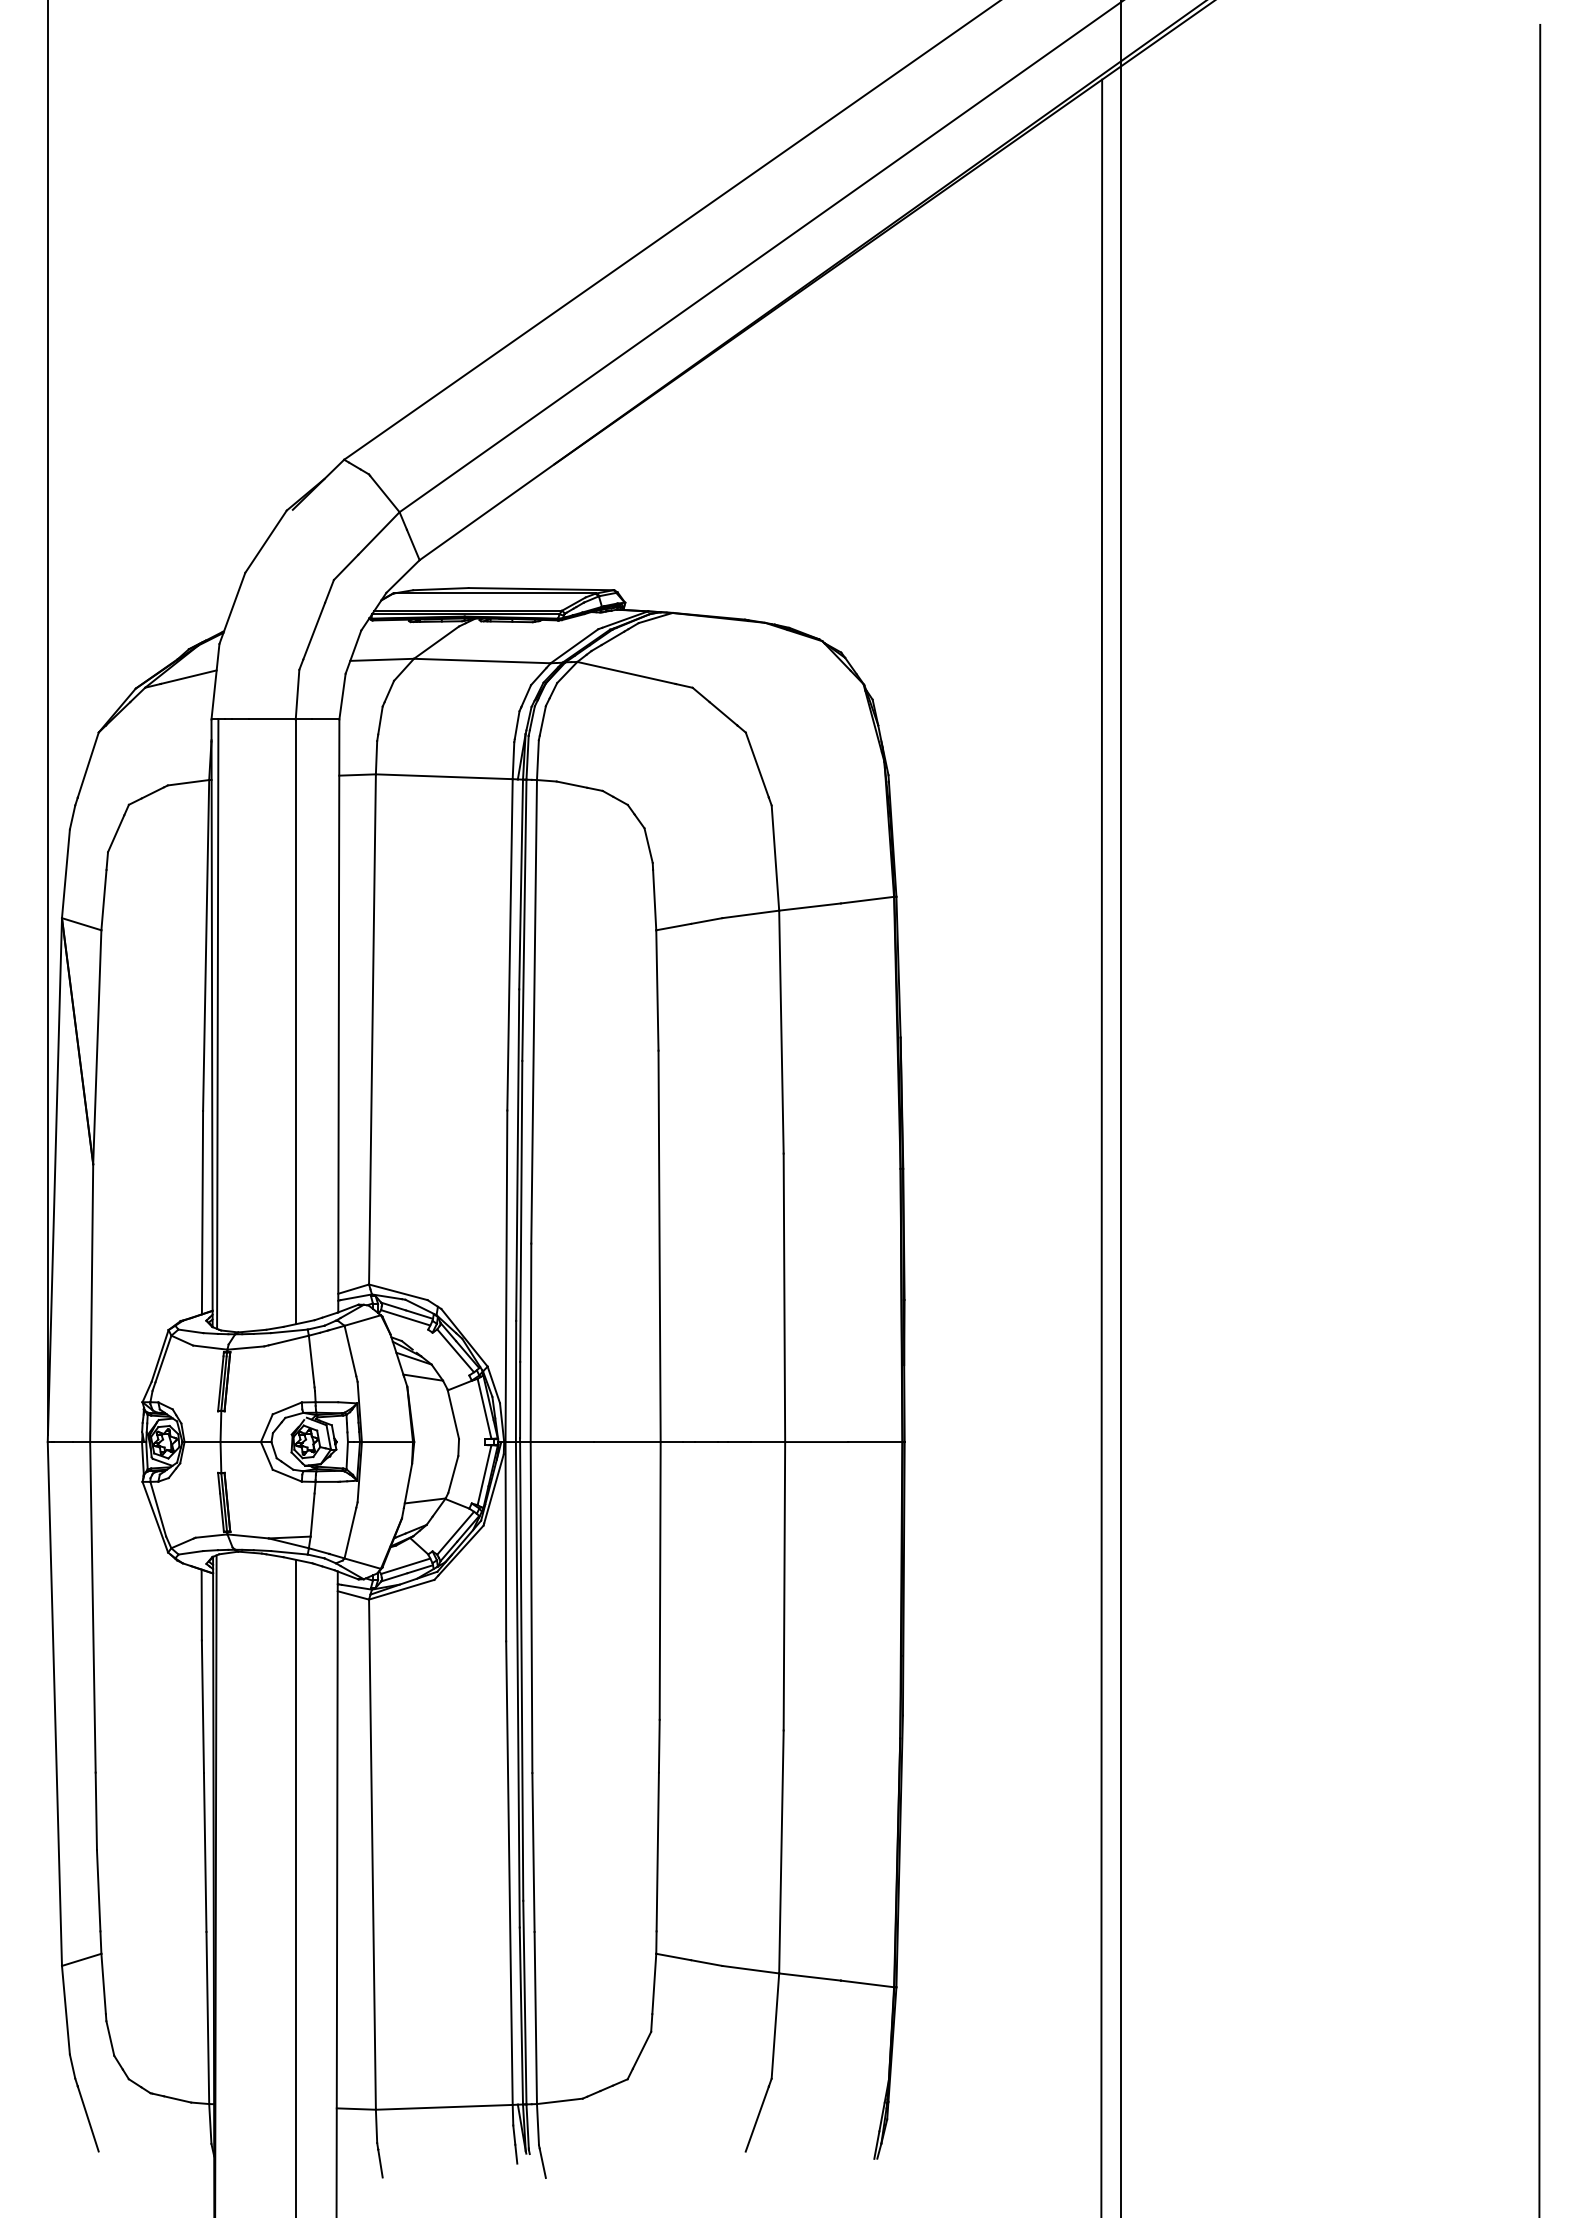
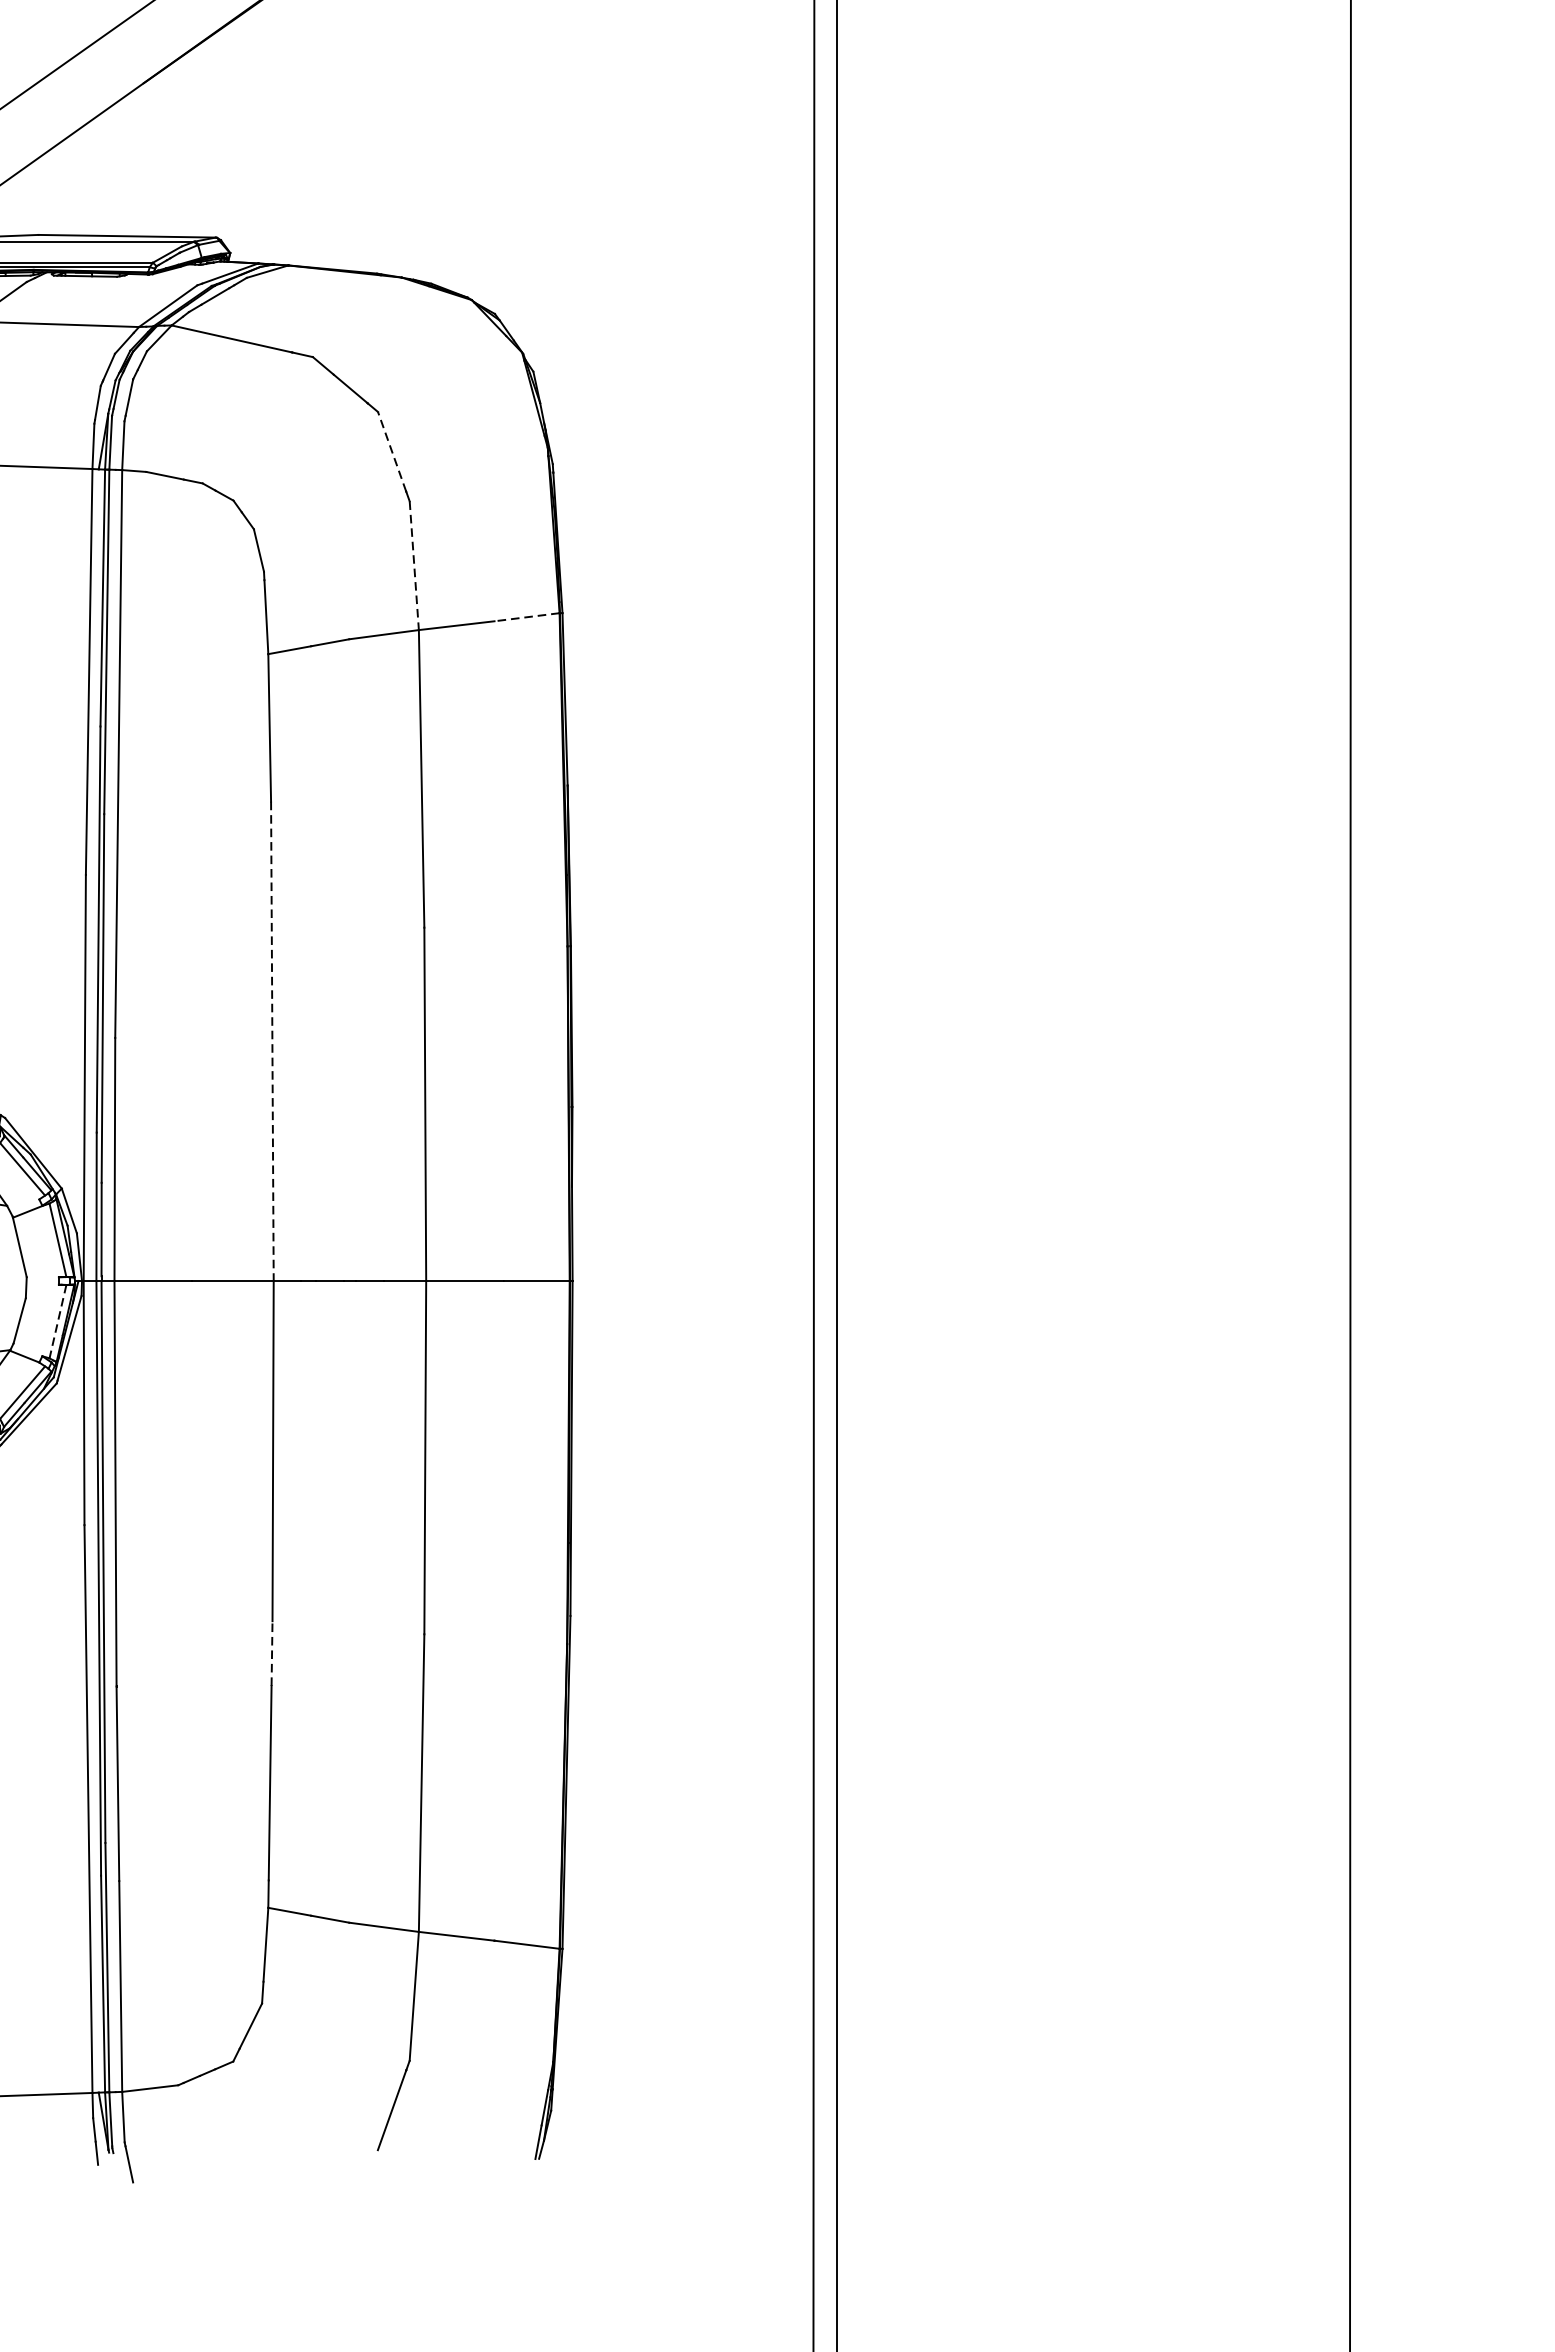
line: (757, 764) -> (392, 451), solid -> dashed
line: (775, 858) -> (414, 566), solid -> dashed
line: (867, 900) -> (527, 617), solid -> dashed
line: (659, 1246) -> (272, 1041), solid -> dashed
line: (484, 1475) -> (57, 1321), solid -> dashed
line: (659, 1745) -> (272, 1652), solid -> dashed

